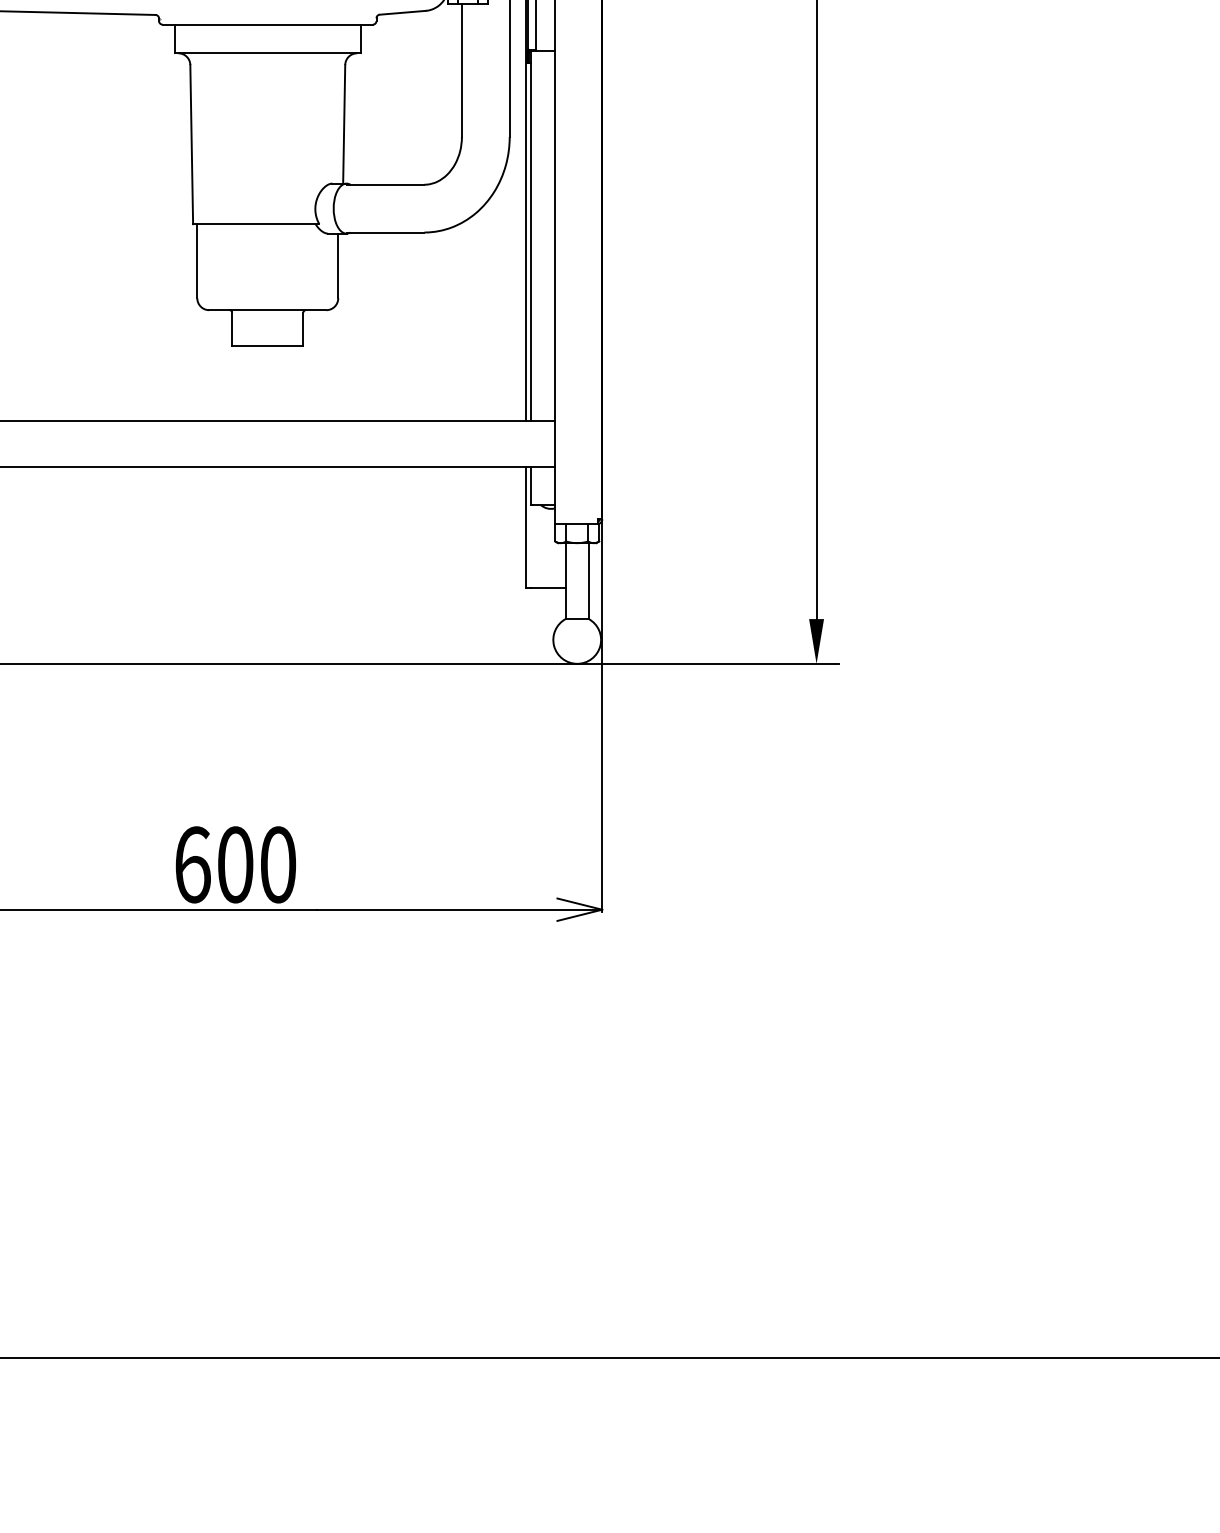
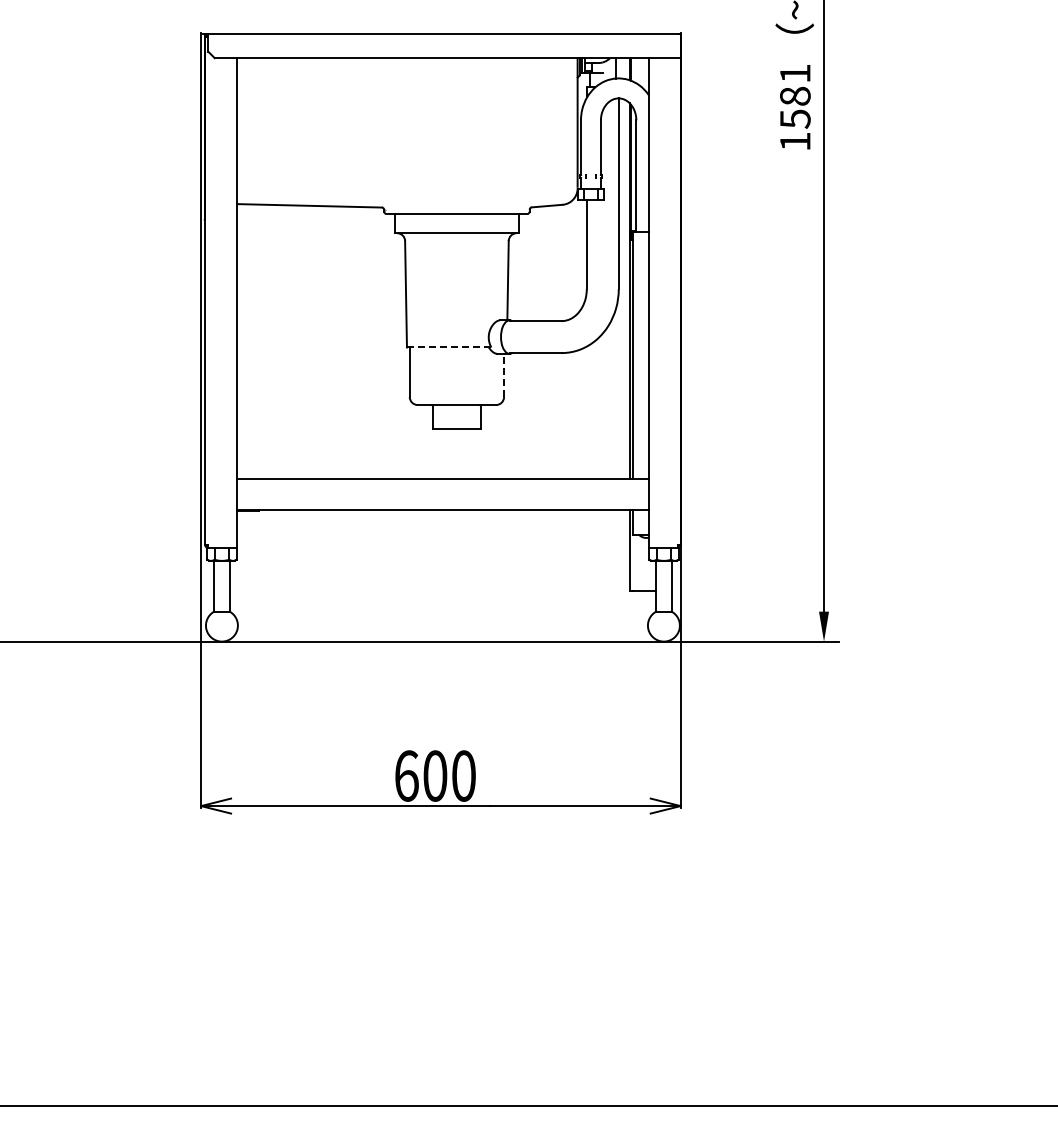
line: (255, 224) -> (448, 347), solid -> dashed
line: (338, 266) -> (504, 375), solid -> dashed

